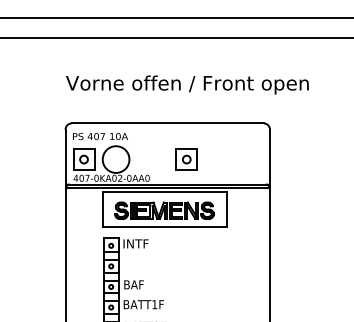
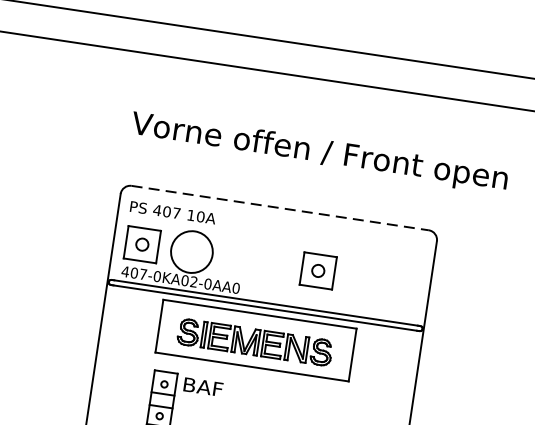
line: (168, 123) -> (281, 208), solid -> dashed
part: (186, 159) -> (317, 270), moved
text: (135, 243) -> (202, 386), INTF -> BAF

